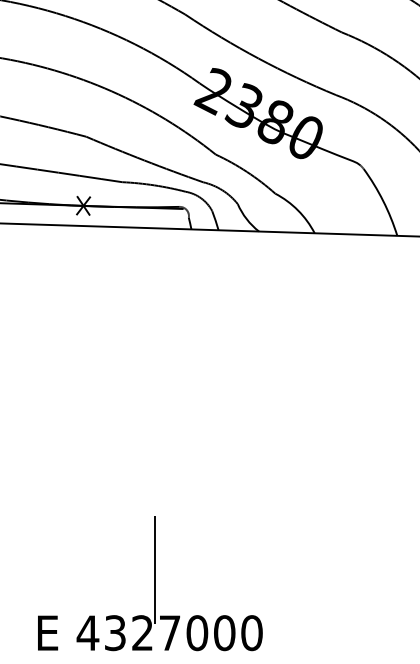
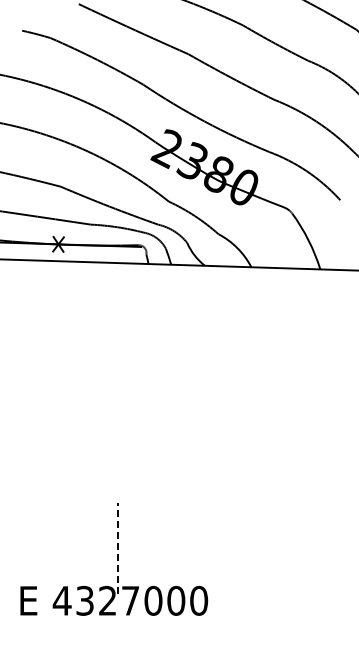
line: (155, 569) -> (118, 547), solid -> dashed

